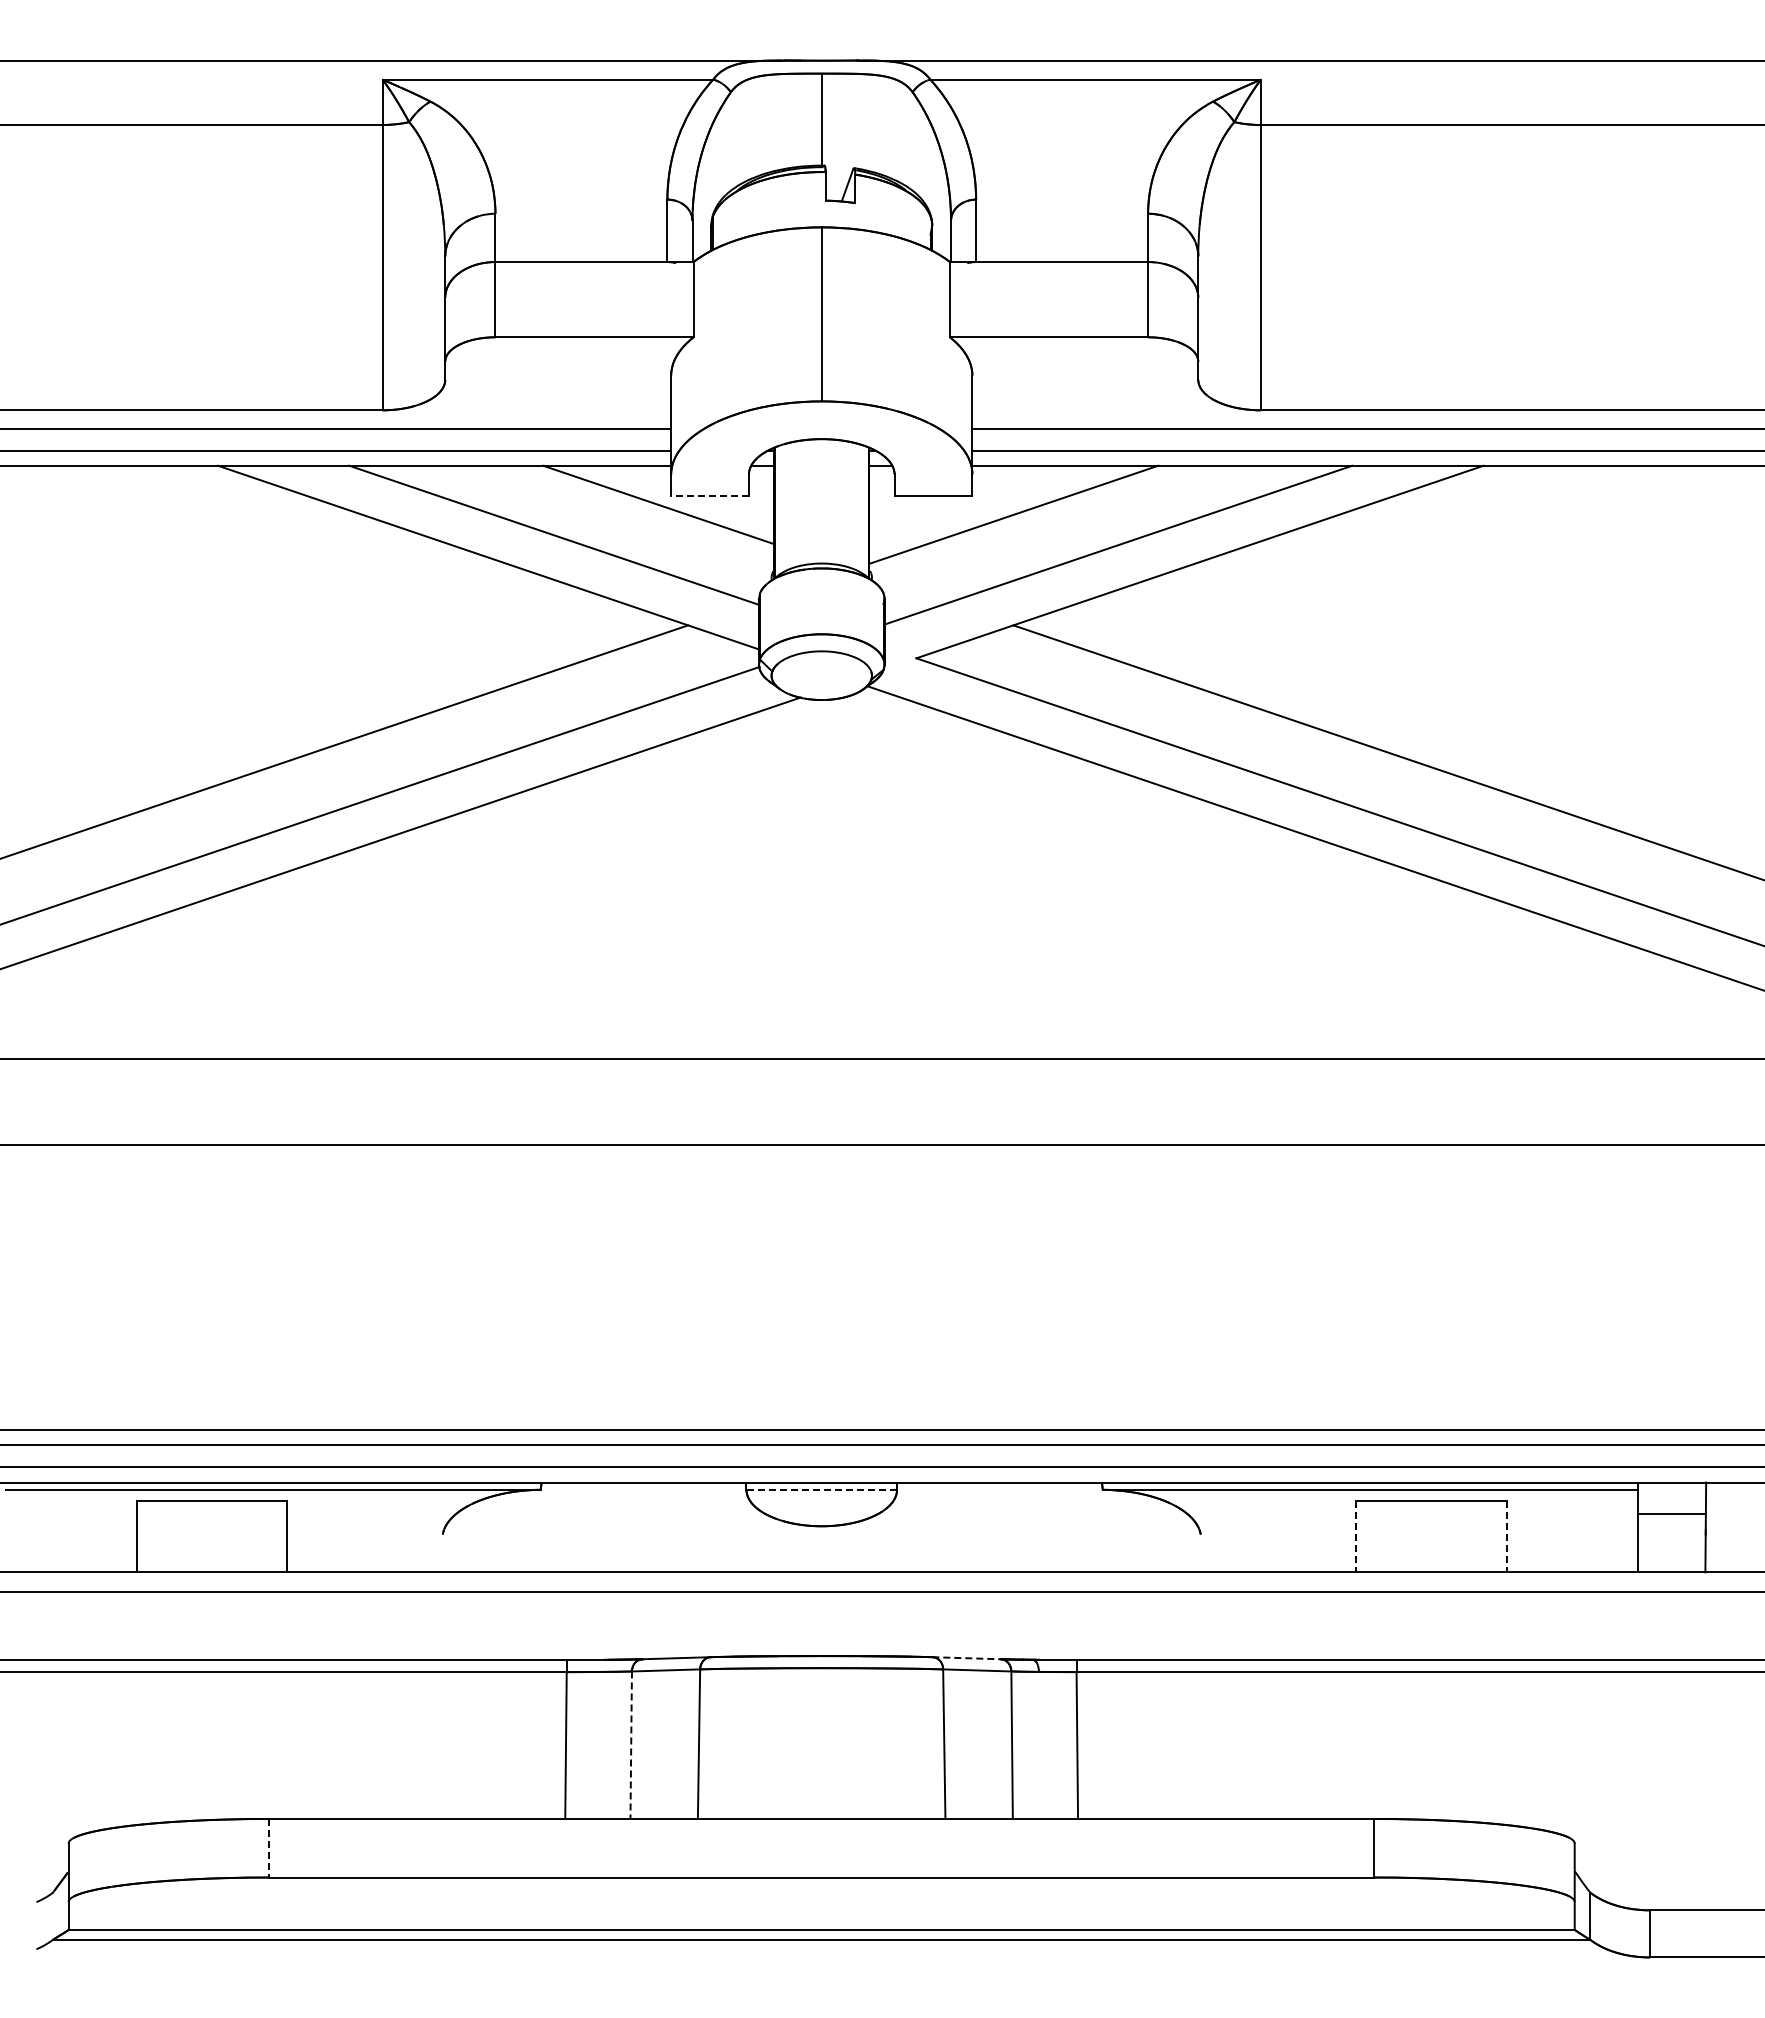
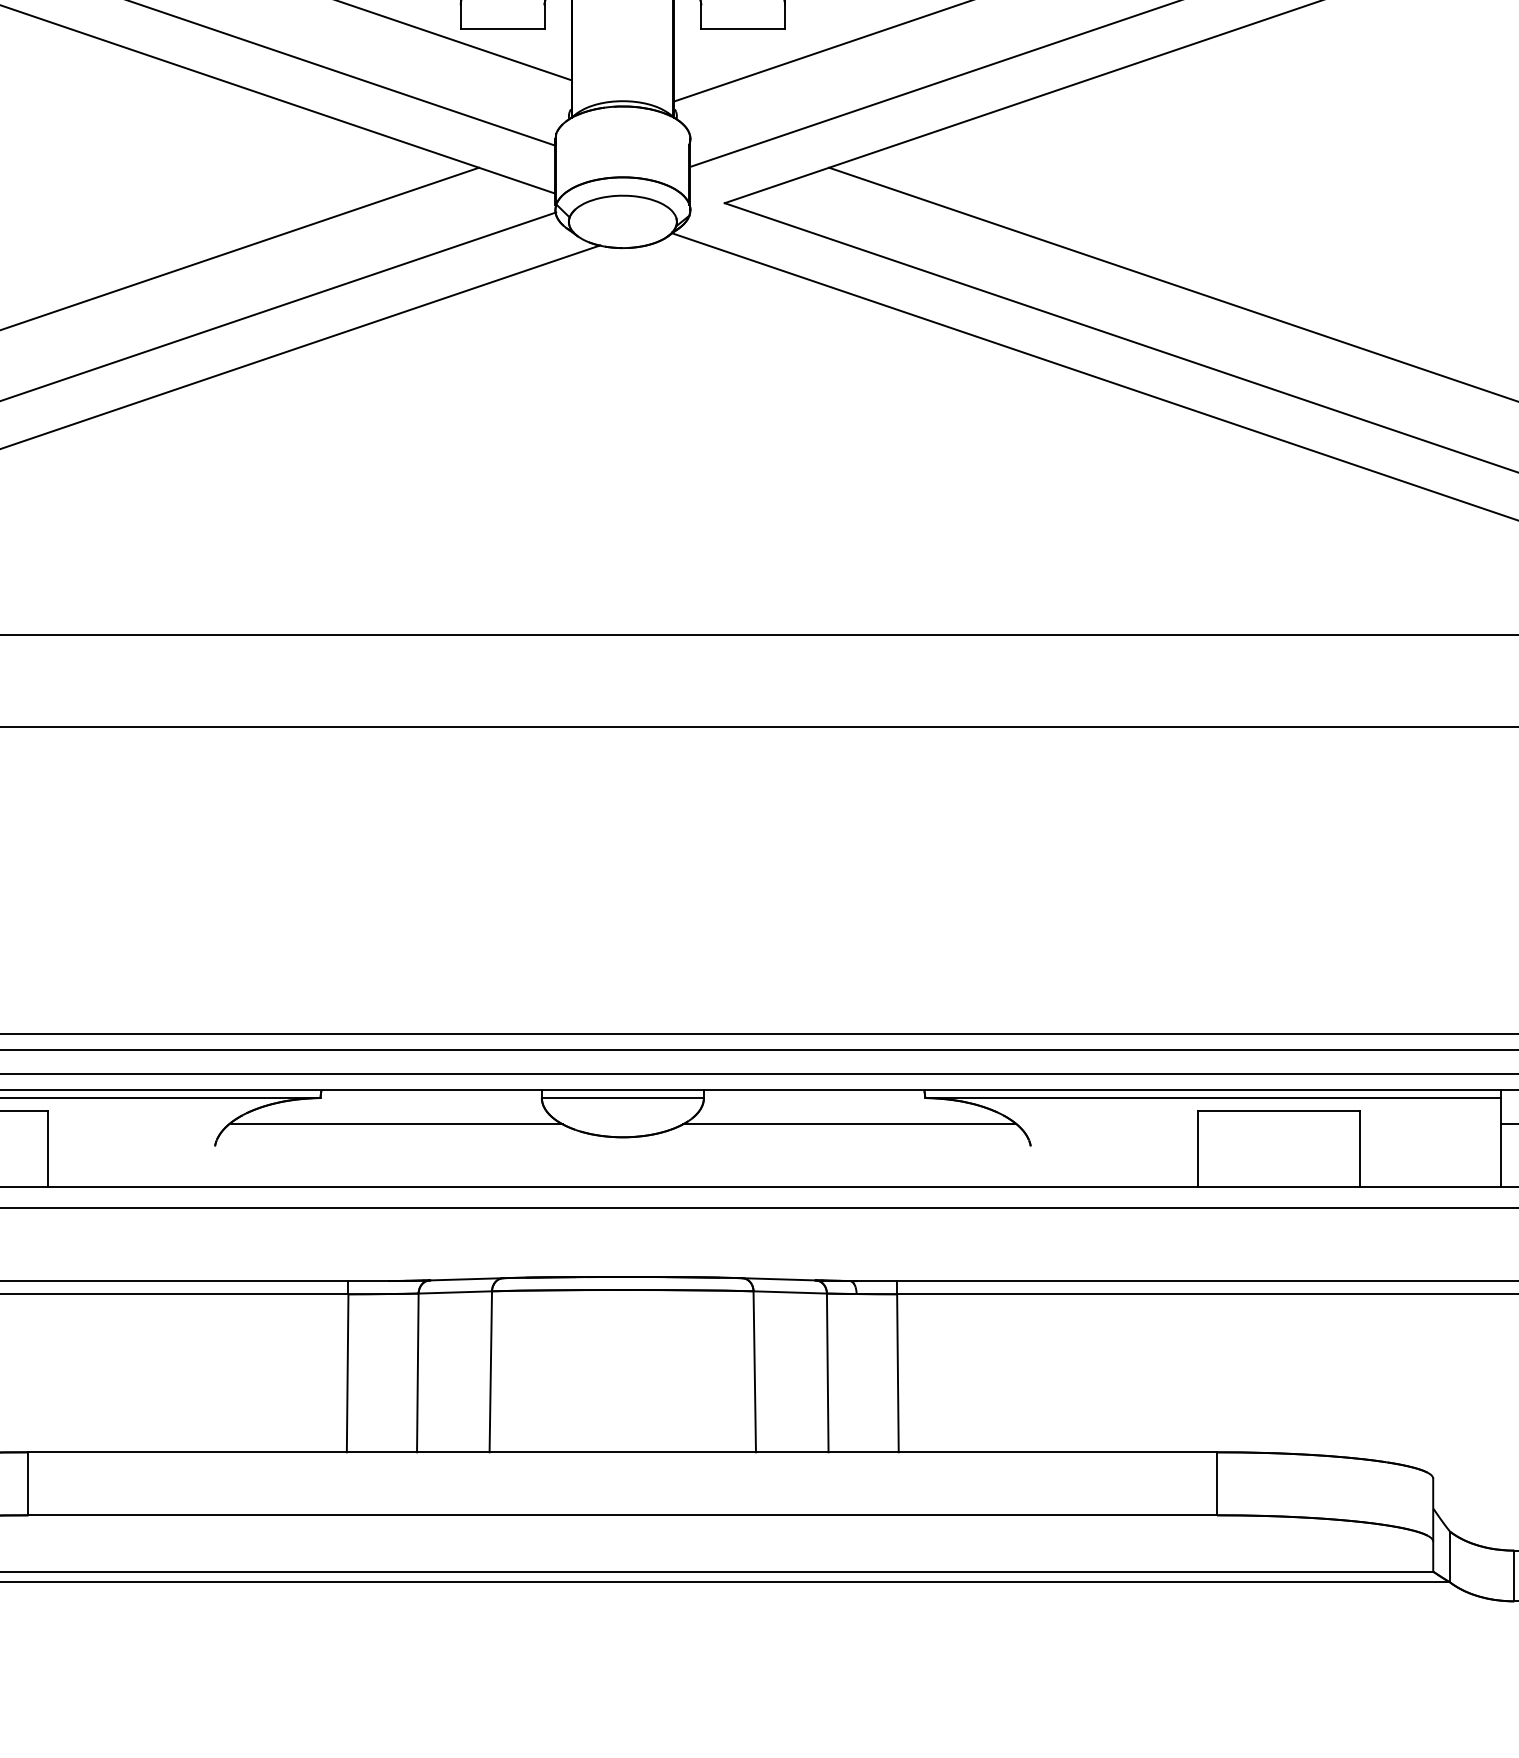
line: (710, 496) -> (503, 29), dashed -> solid
line: (821, 1489) -> (622, 1097), dashed -> solid
line: (611, 1513) -> (396, 1123), added
line: (1031, 1513) -> (848, 1123), added
line: (1356, 1537) -> (1198, 1149), dashed -> solid
line: (1507, 1537) -> (1360, 1149), dashed -> solid
line: (966, 1658) -> (778, 1279), dashed -> solid
line: (631, 1745) -> (418, 1373), dashed -> solid
line: (269, 1848) -> (28, 1484), dashed -> solid

